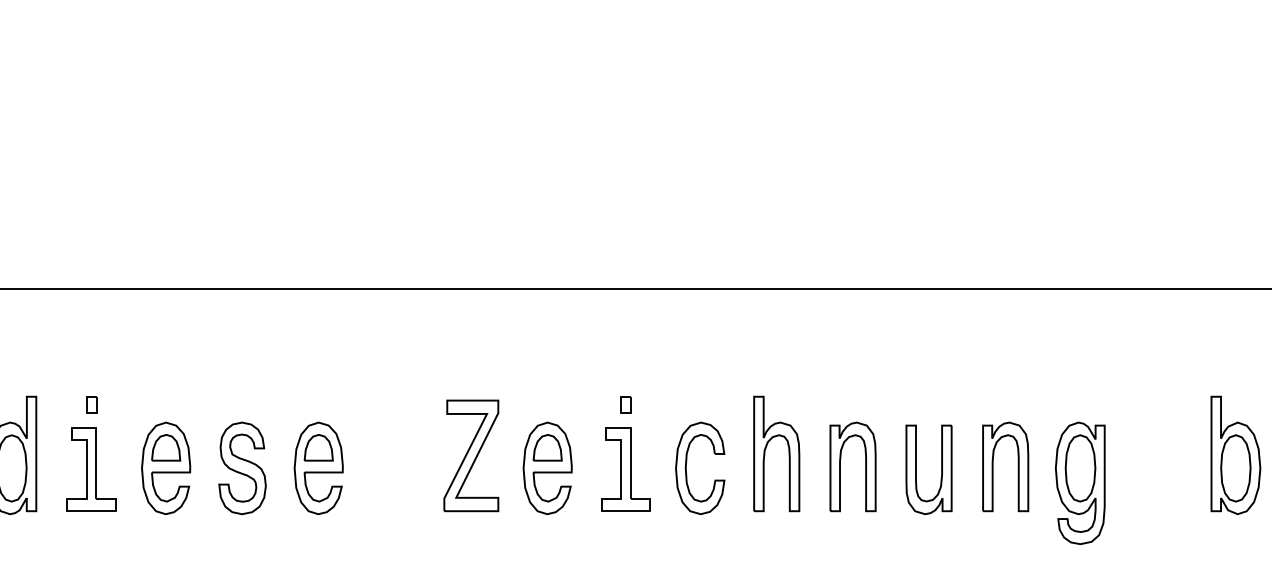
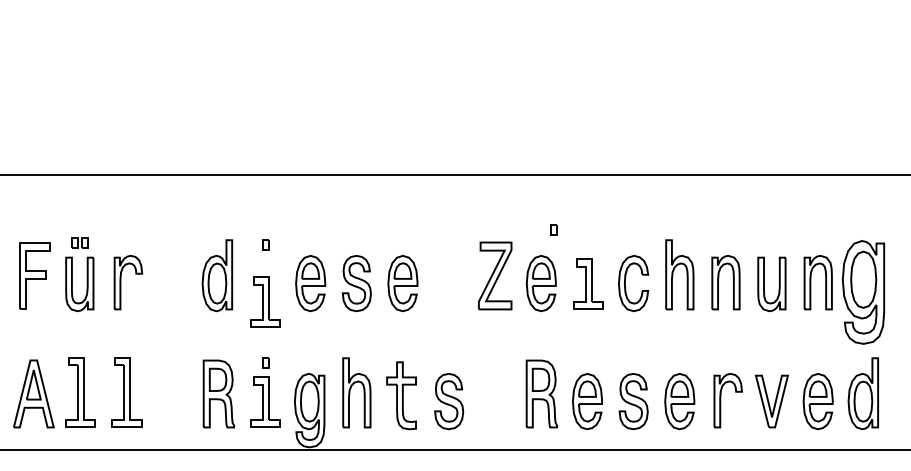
part: (625, 403) -> (553, 229), moved
part: (91, 468) -> (265, 301), moved
part: (1078, 483) -> (862, 292), size x1.4

